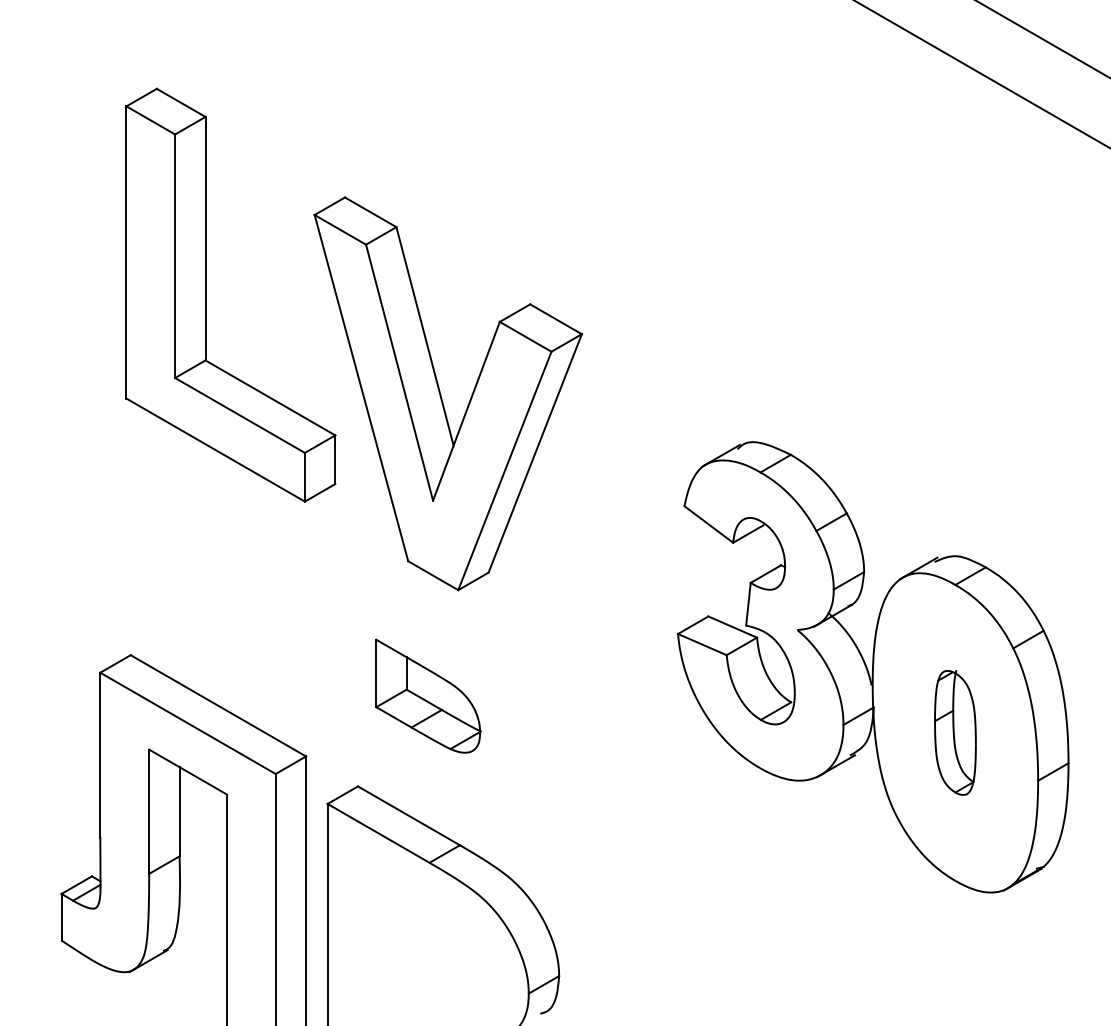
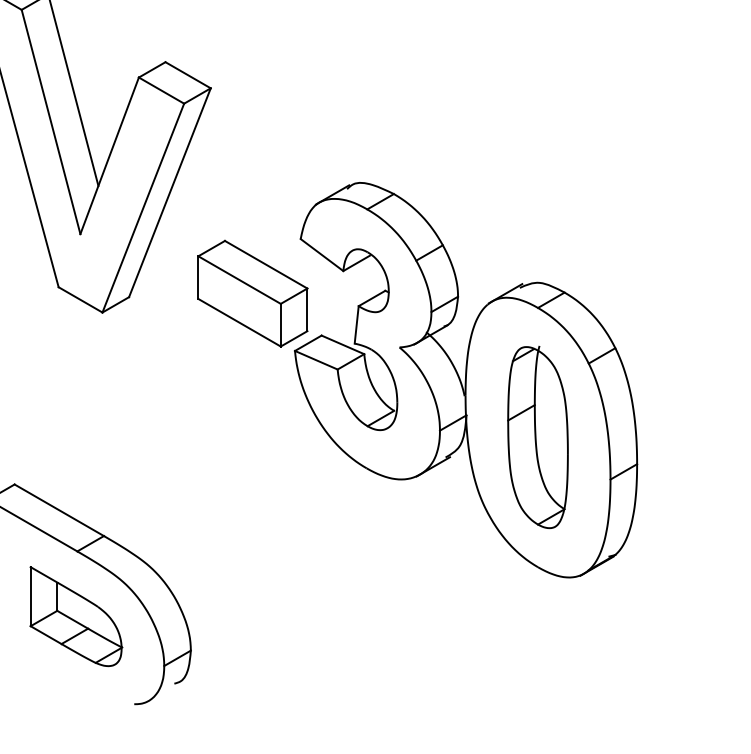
part: (629, 568) -> (252, 293), added
part: (428, 695) -> (76, 615), moved
part: (955, 732) -> (538, 437), size x1.67

